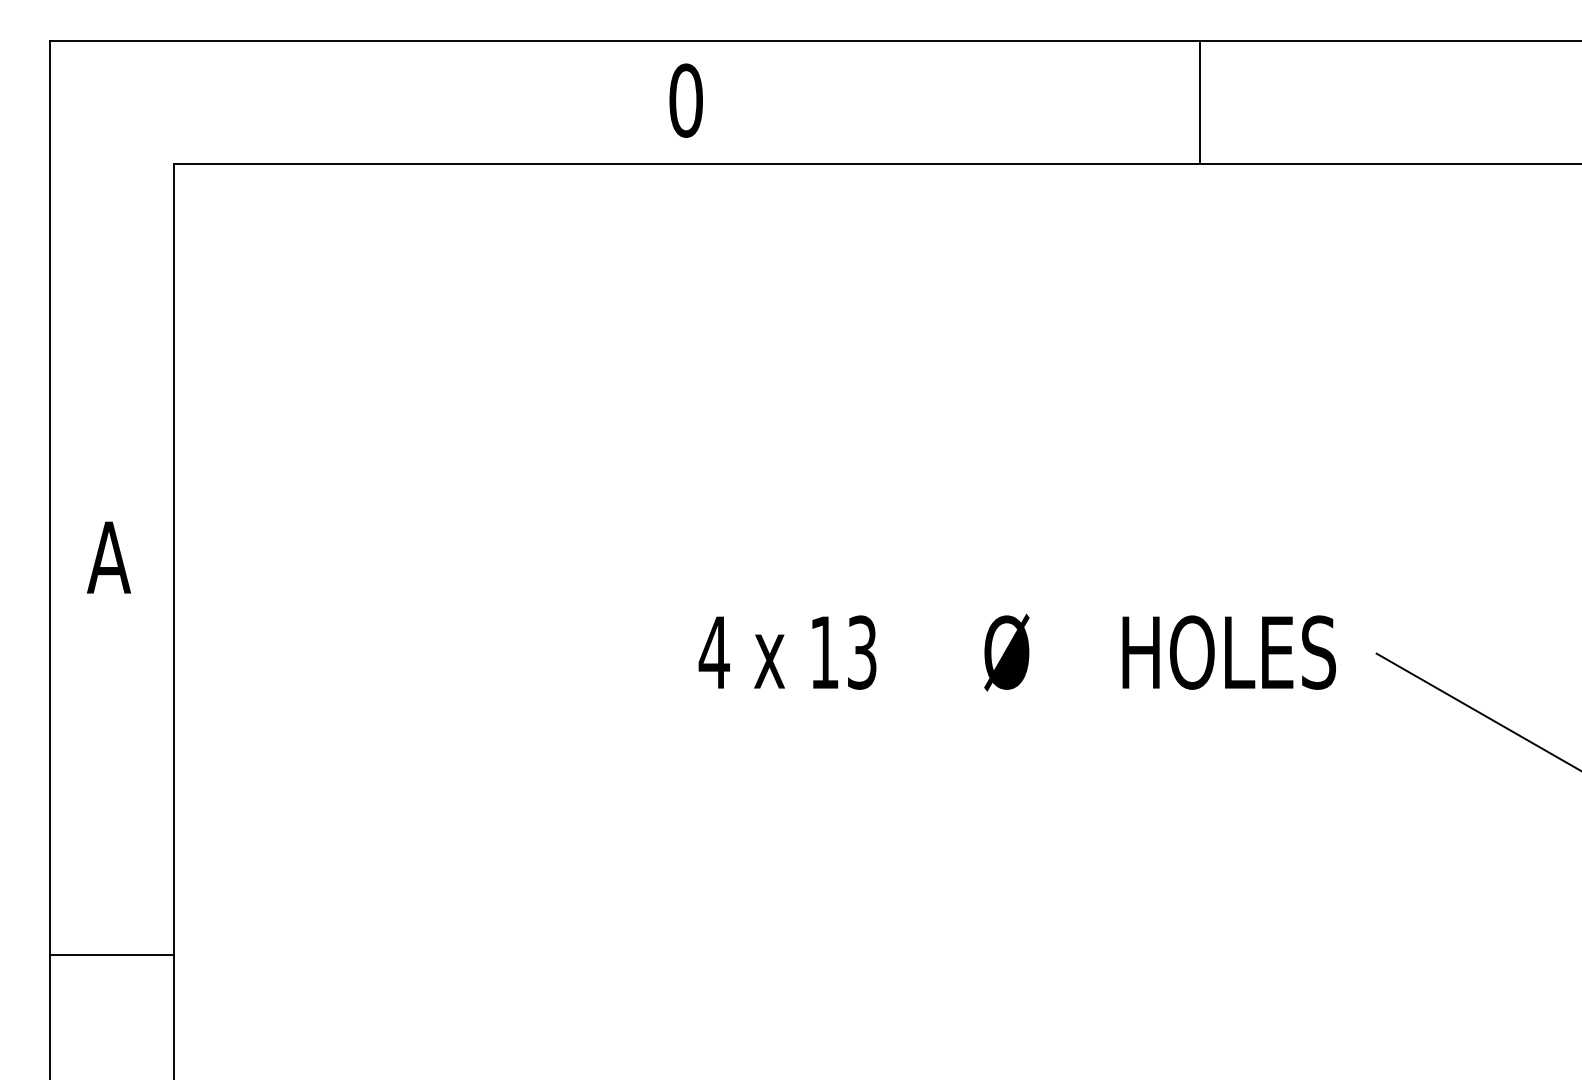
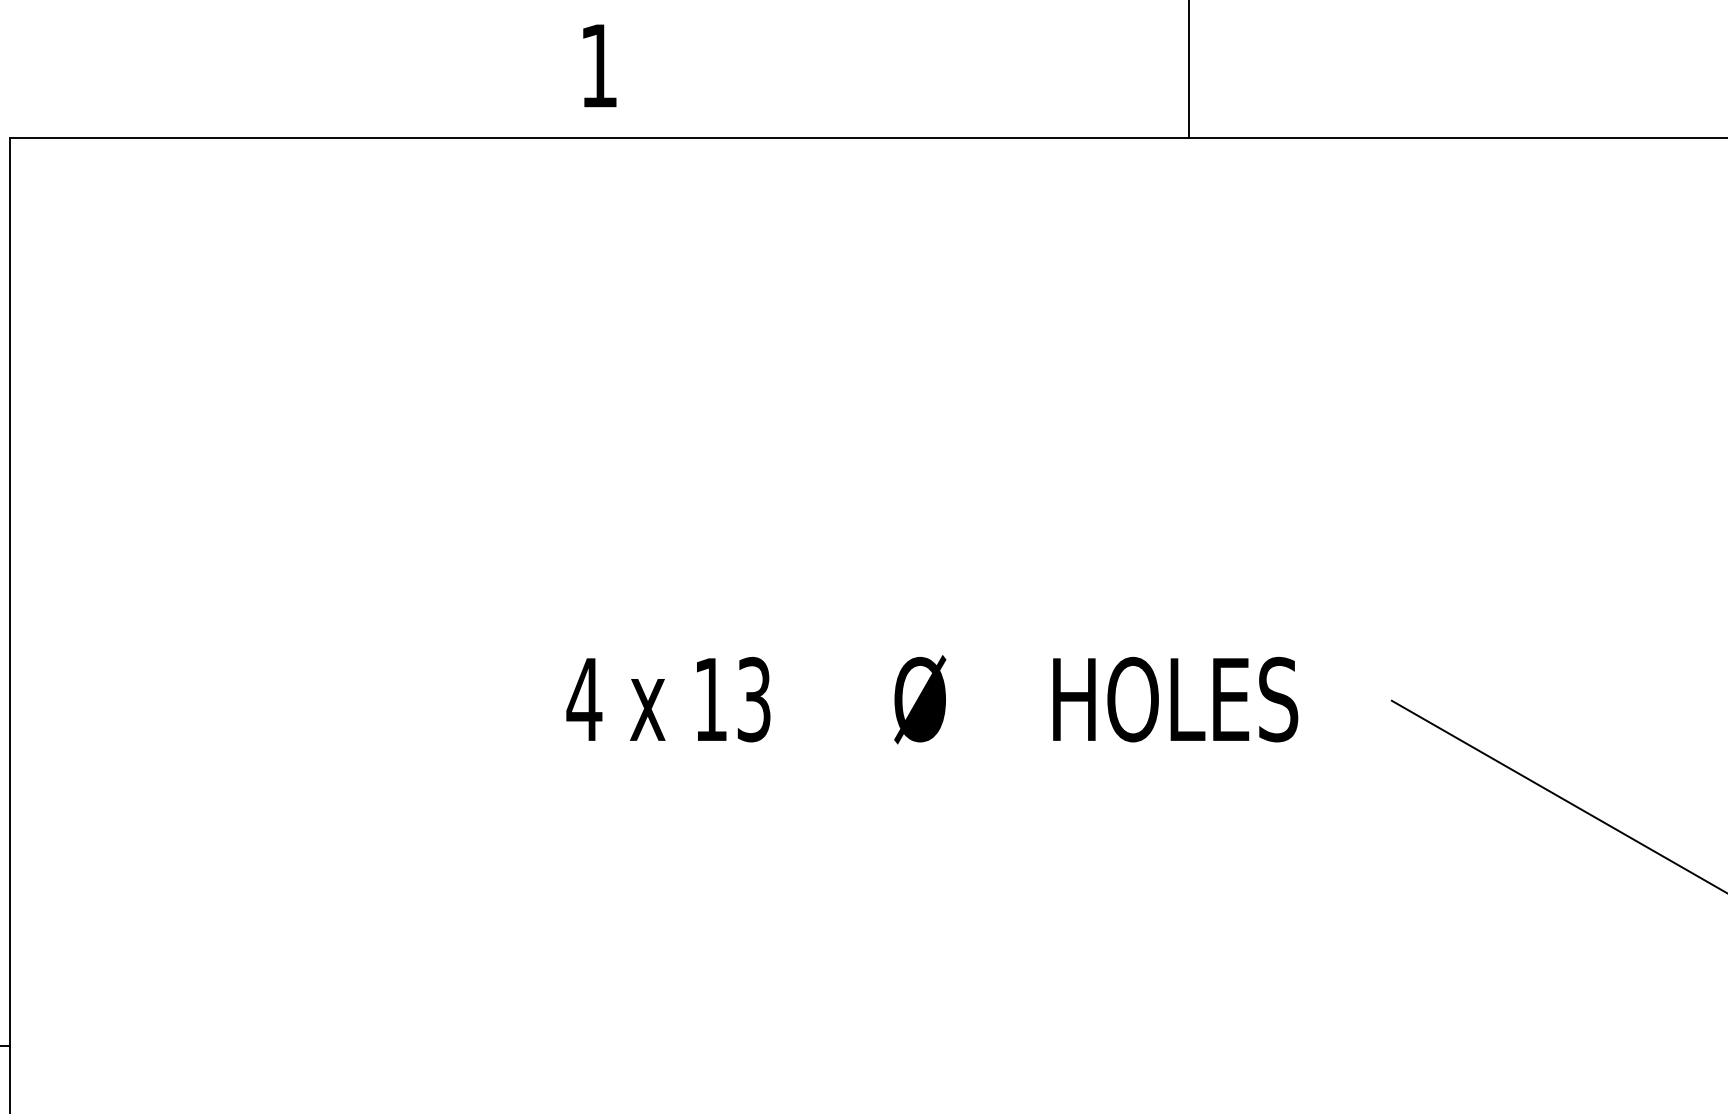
text: (685, 100) -> (598, 65), 0 -> 1
text: (1016, 652) -> (931, 699), moved

